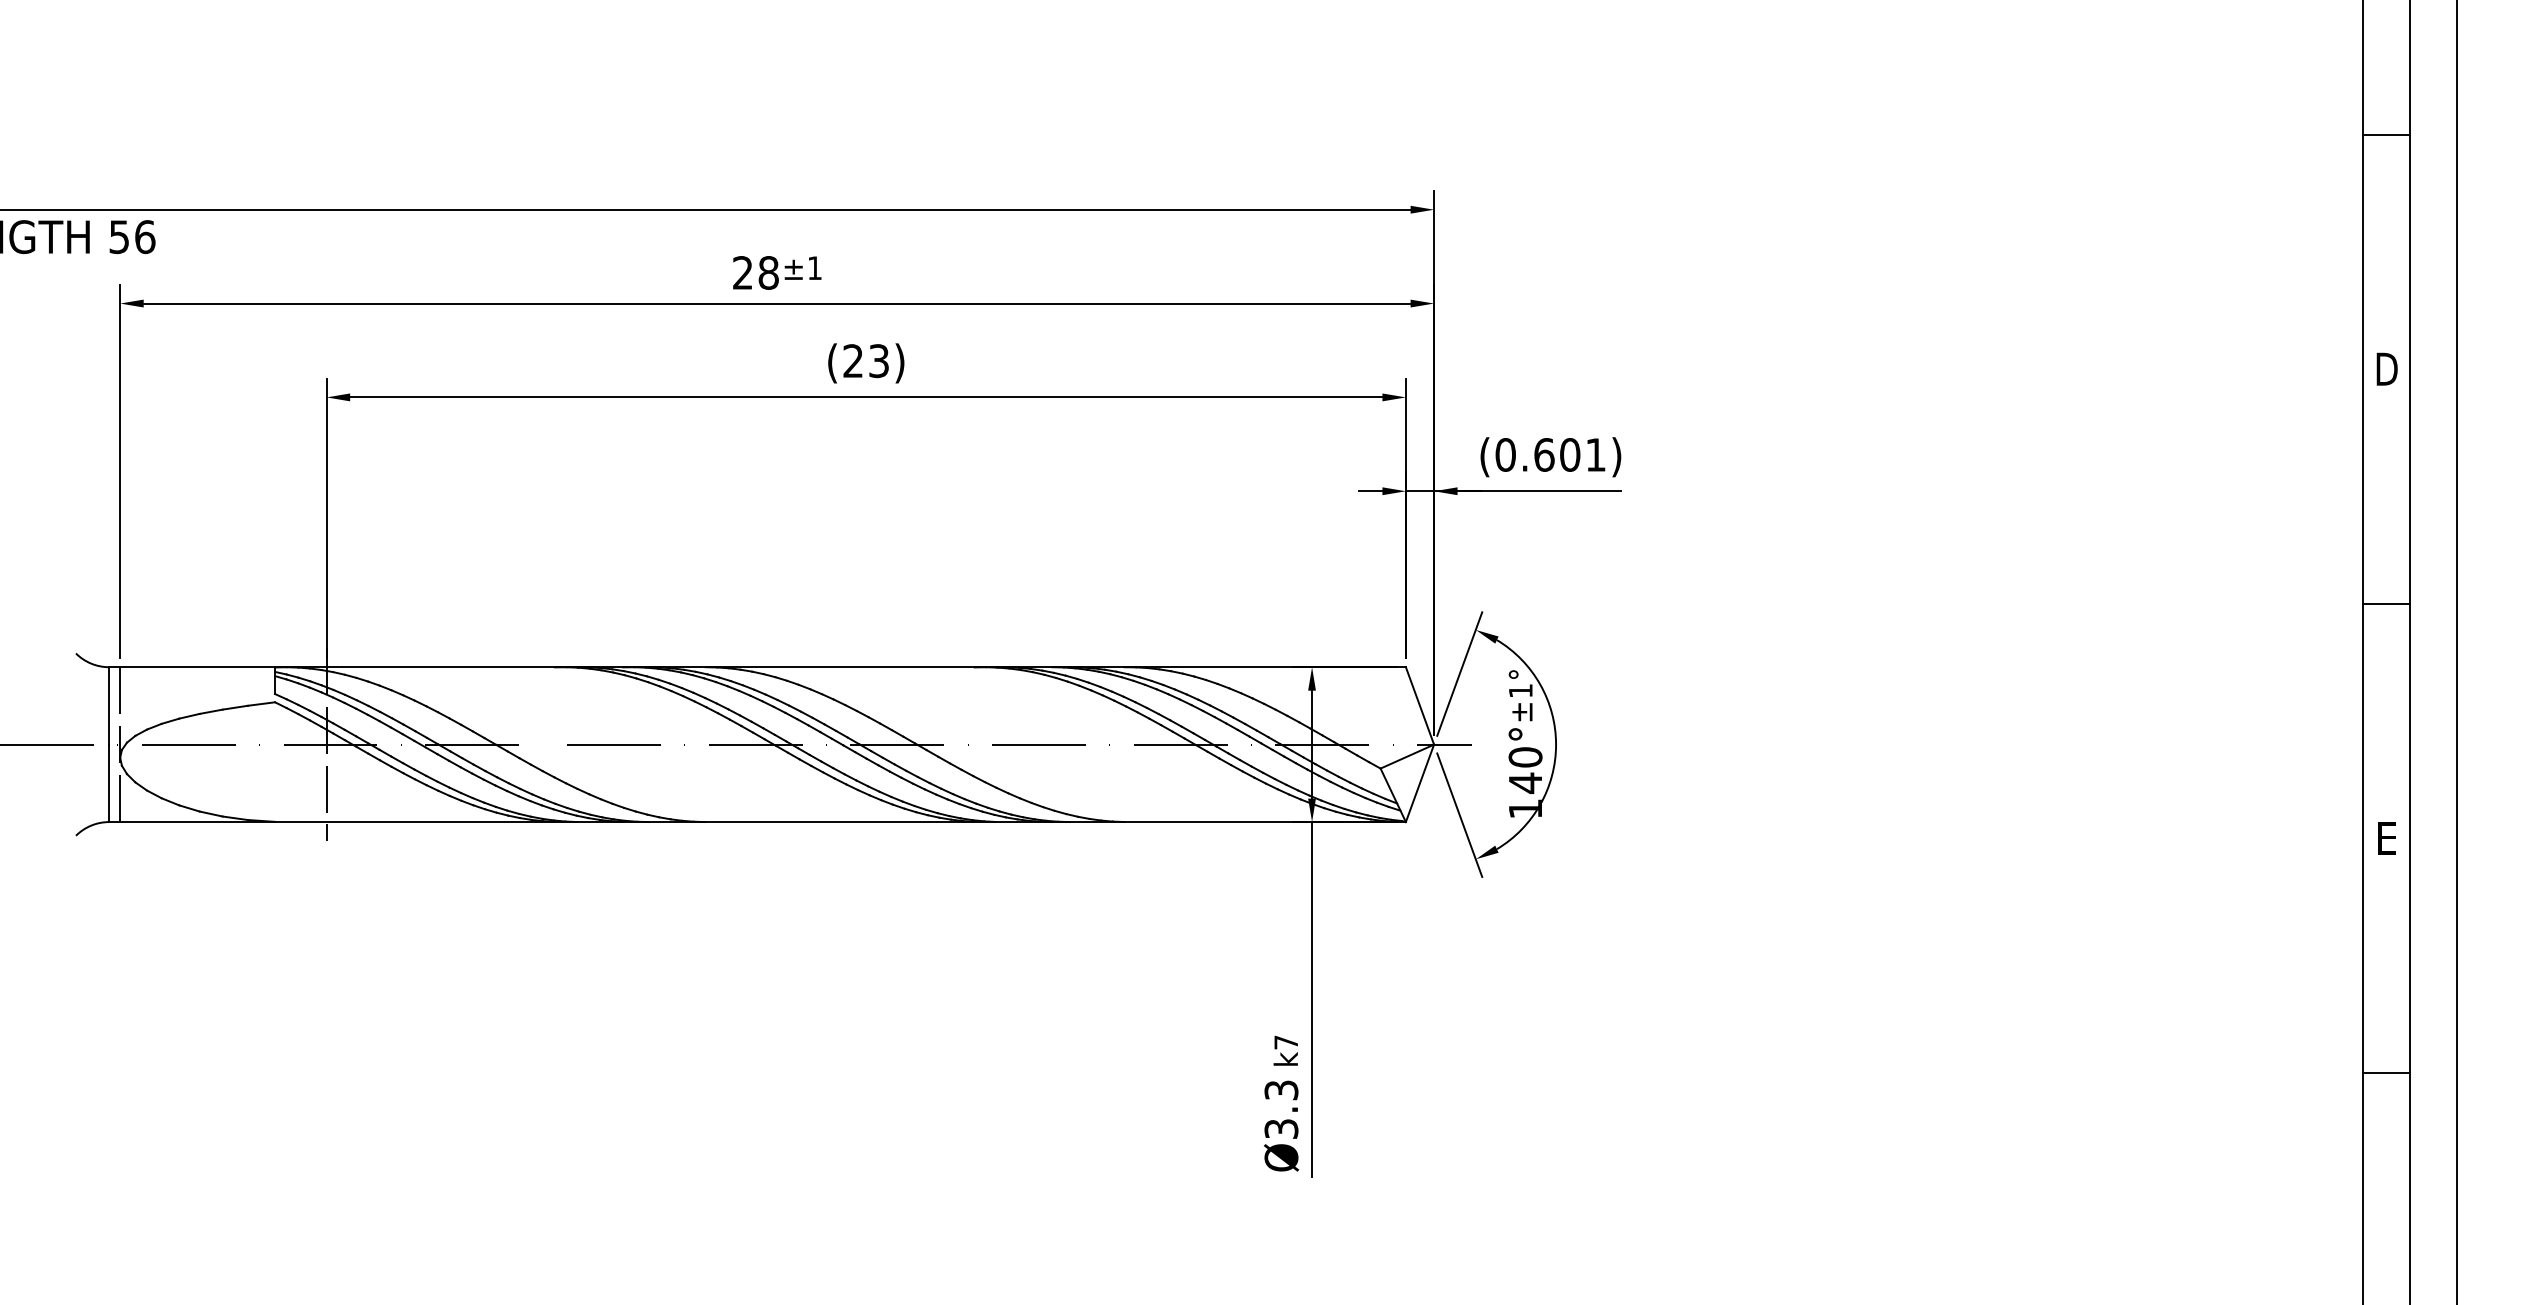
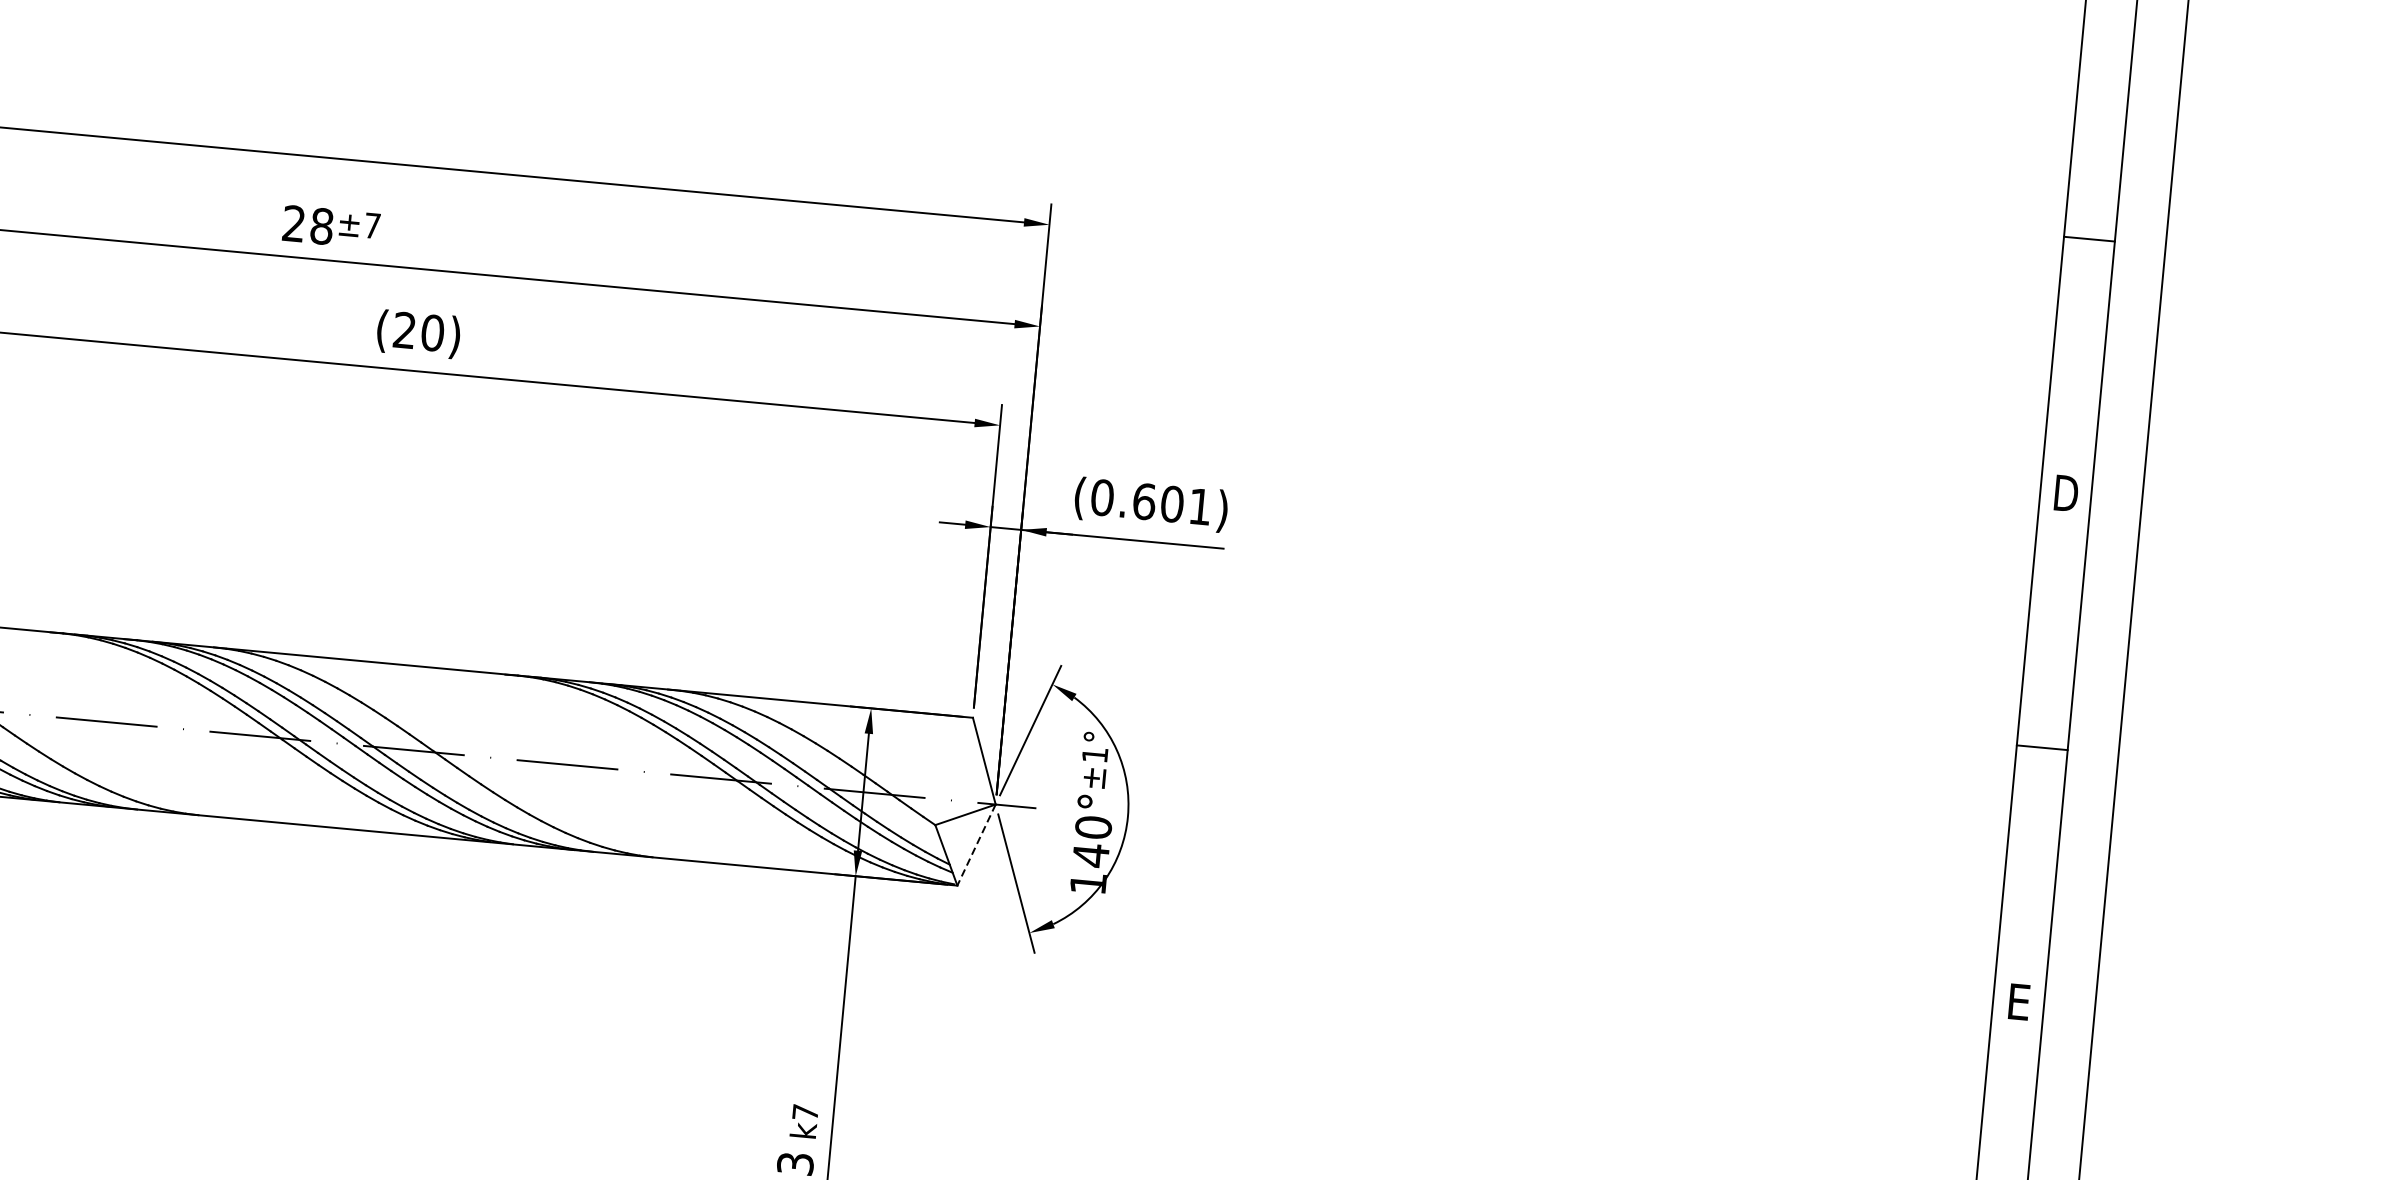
text: (814, 267) -> (372, 225), ±1 -> ±7
text: (879, 361) -> (433, 333), (23) -> (20)
line: (1419, 783) -> (976, 845), solid -> dashed

